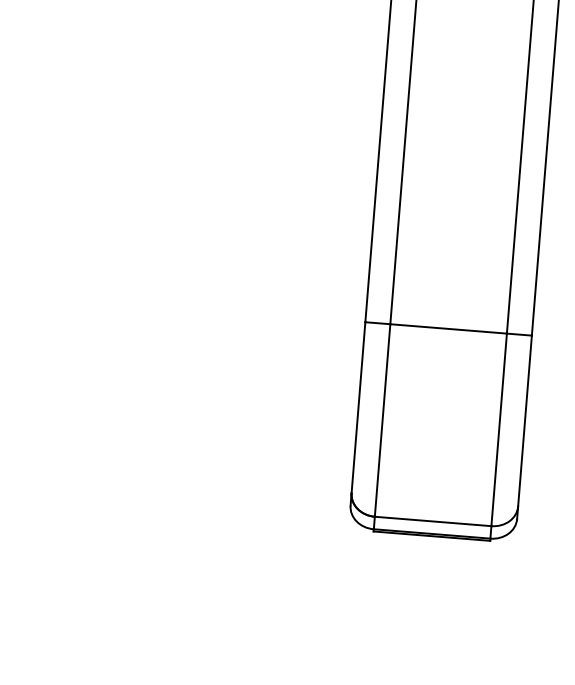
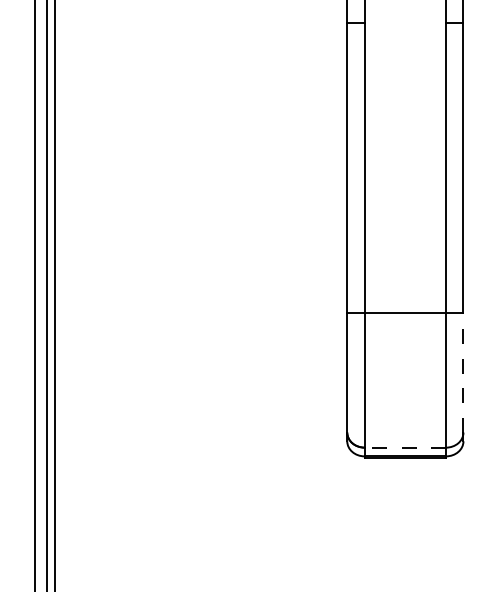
line: (525, 420) -> (463, 372), solid -> dashed
line: (433, 521) -> (405, 447), solid -> dashed

